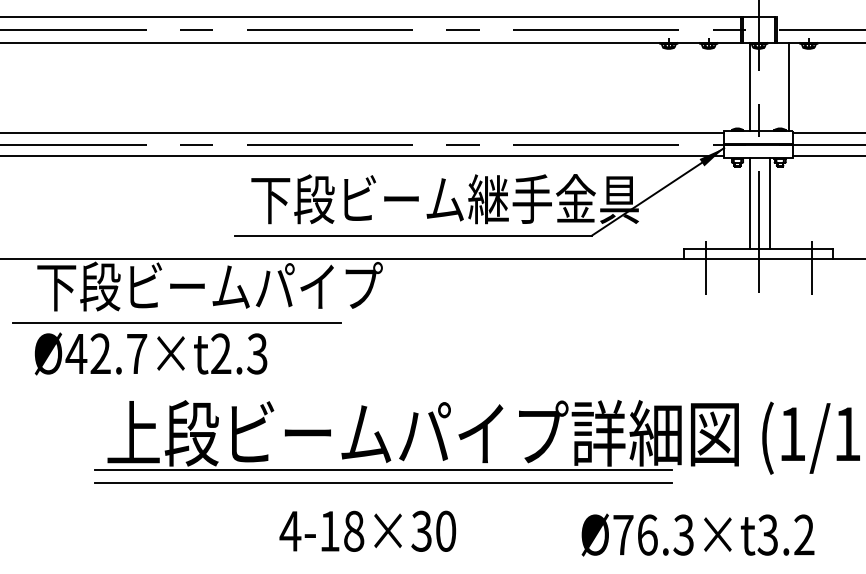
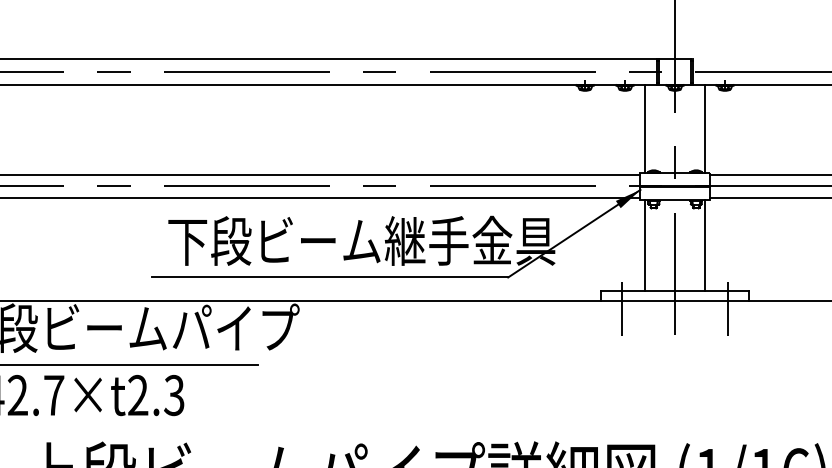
line: (750, 86) -> (644, 128), moved
line: (750, 202) -> (644, 244), moved
line: (770, 202) -> (705, 244), moved

